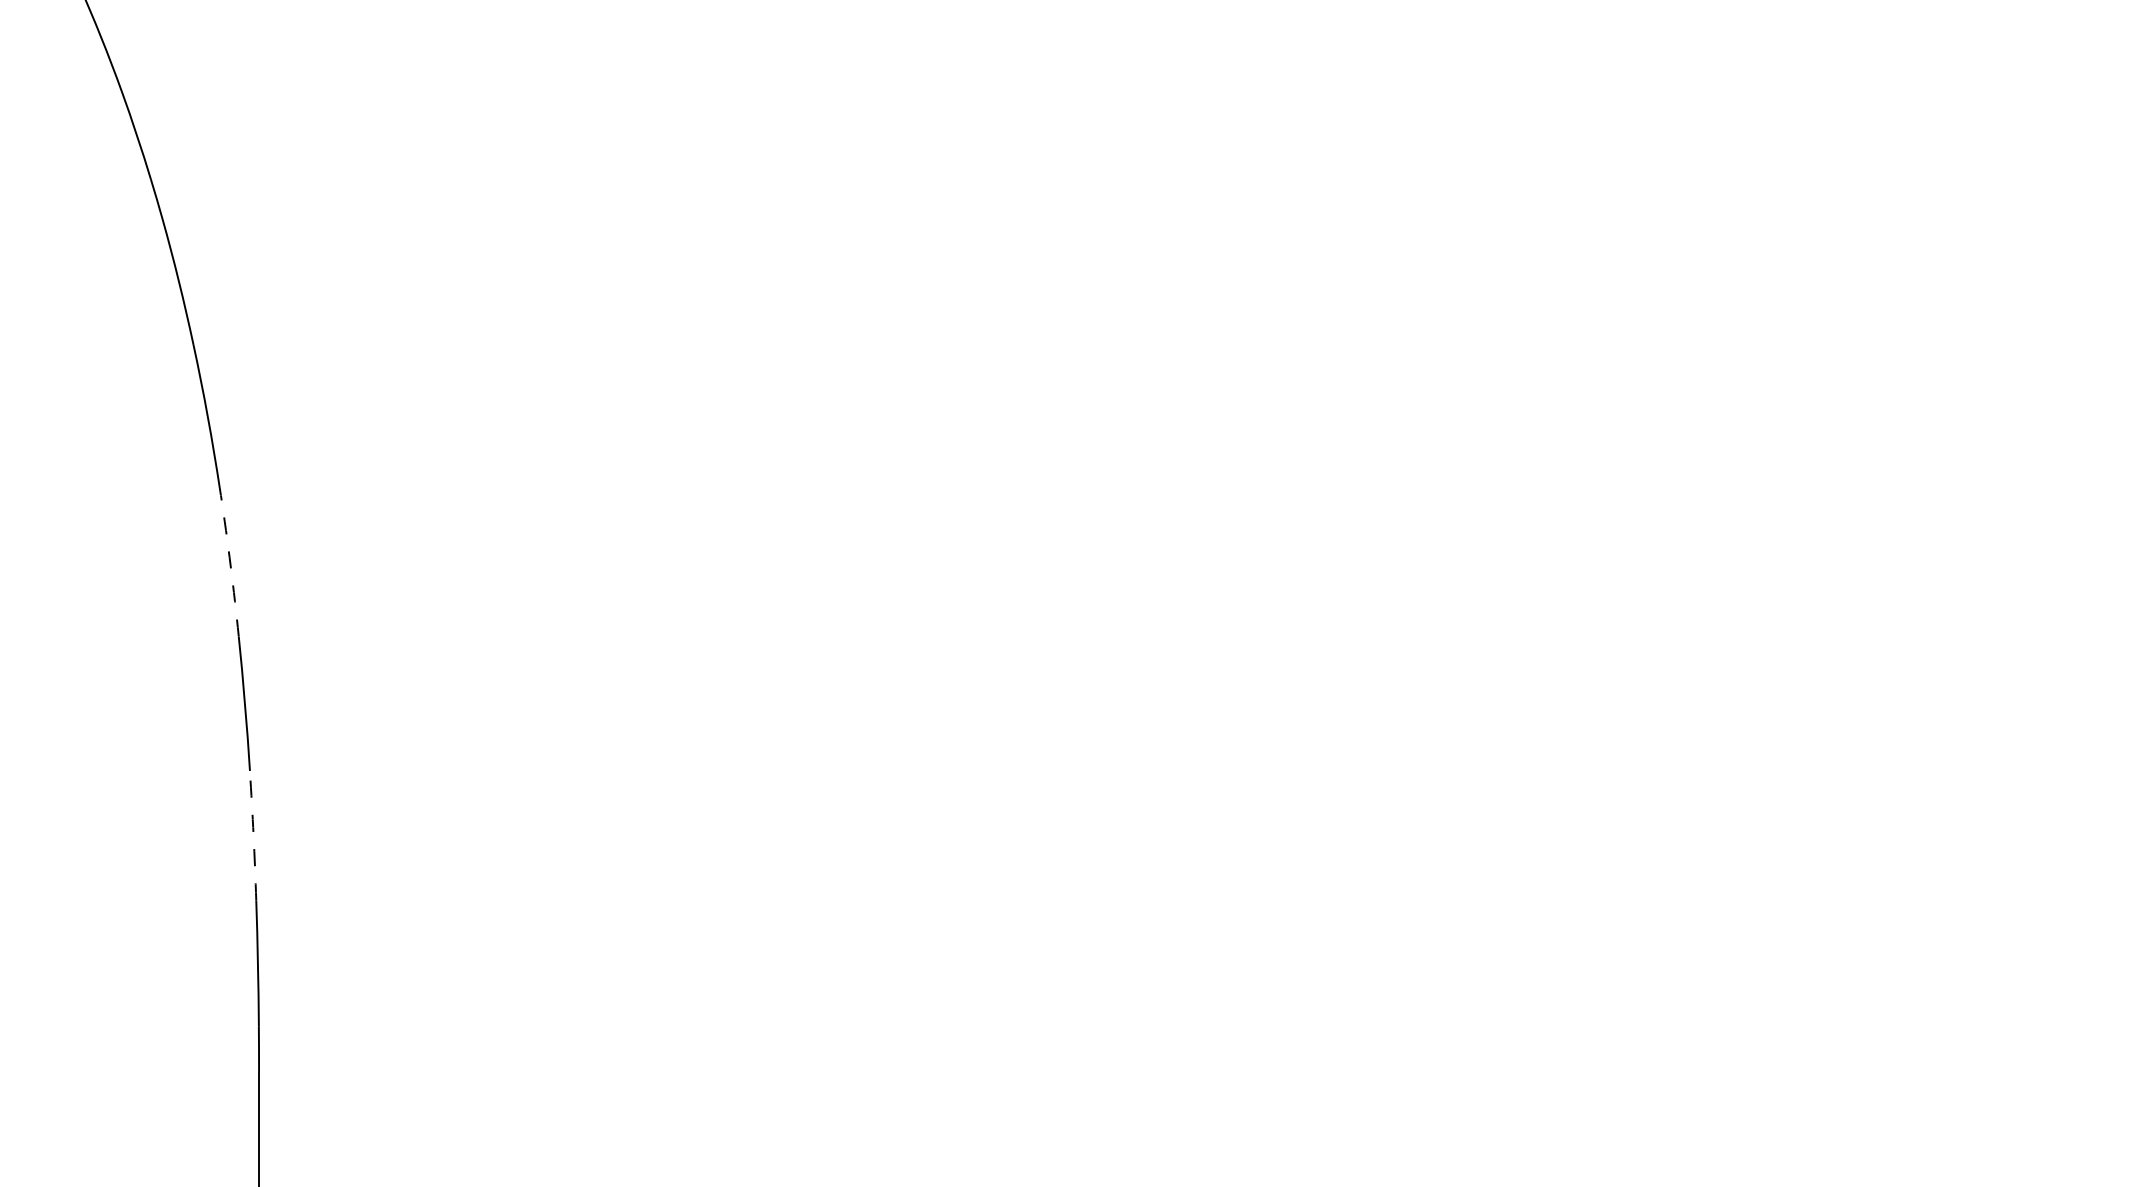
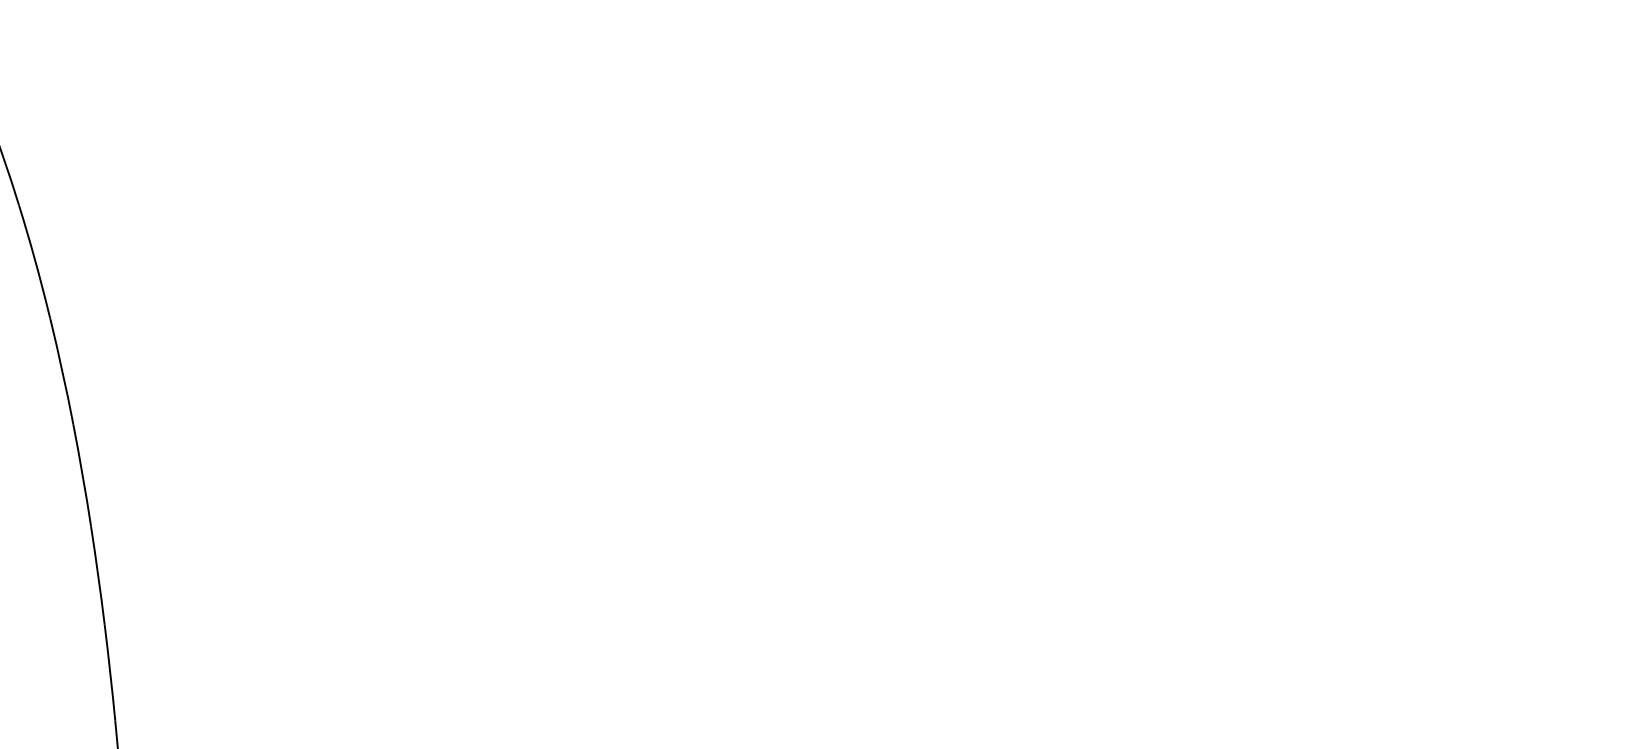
arc: (230, 565) -> (62, 371), dashed -> solid
arc: (253, 835) -> (98, 575), dashed -> solid

